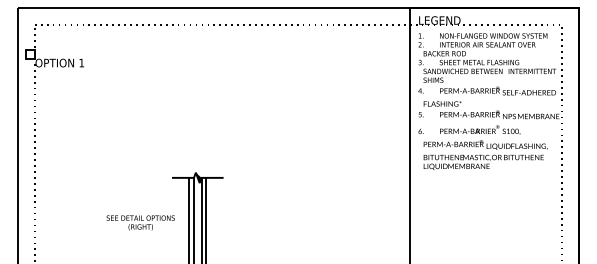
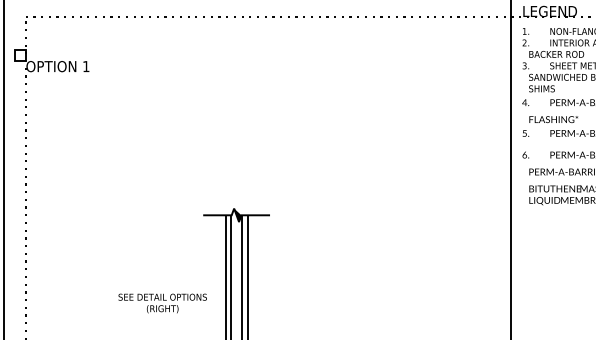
text: (140, 222) -> (162, 302), moved

